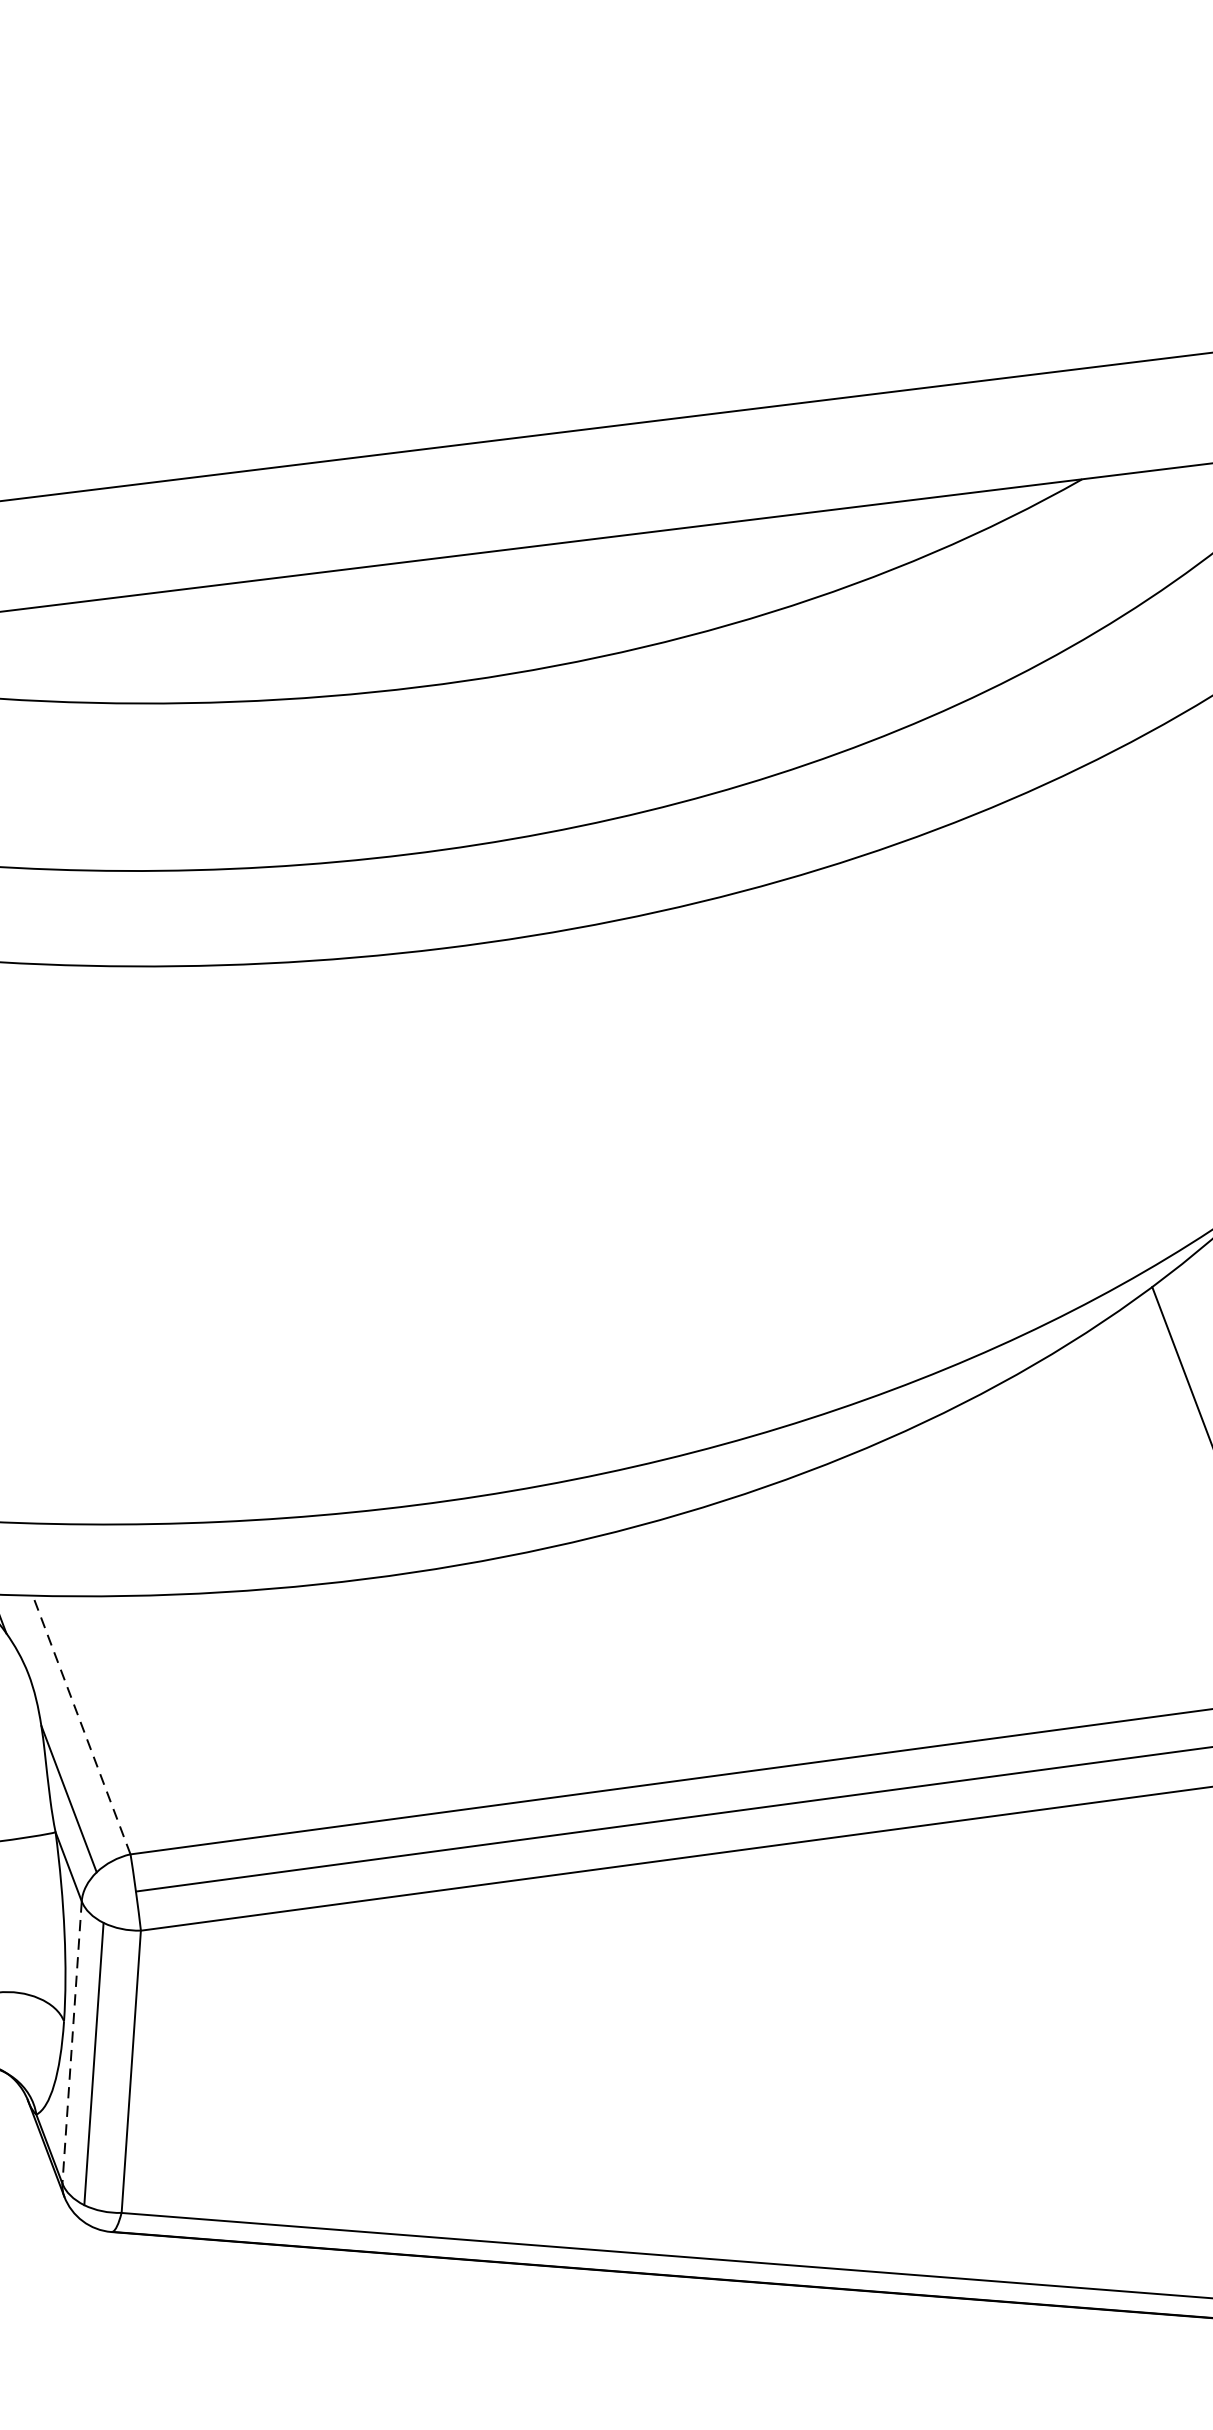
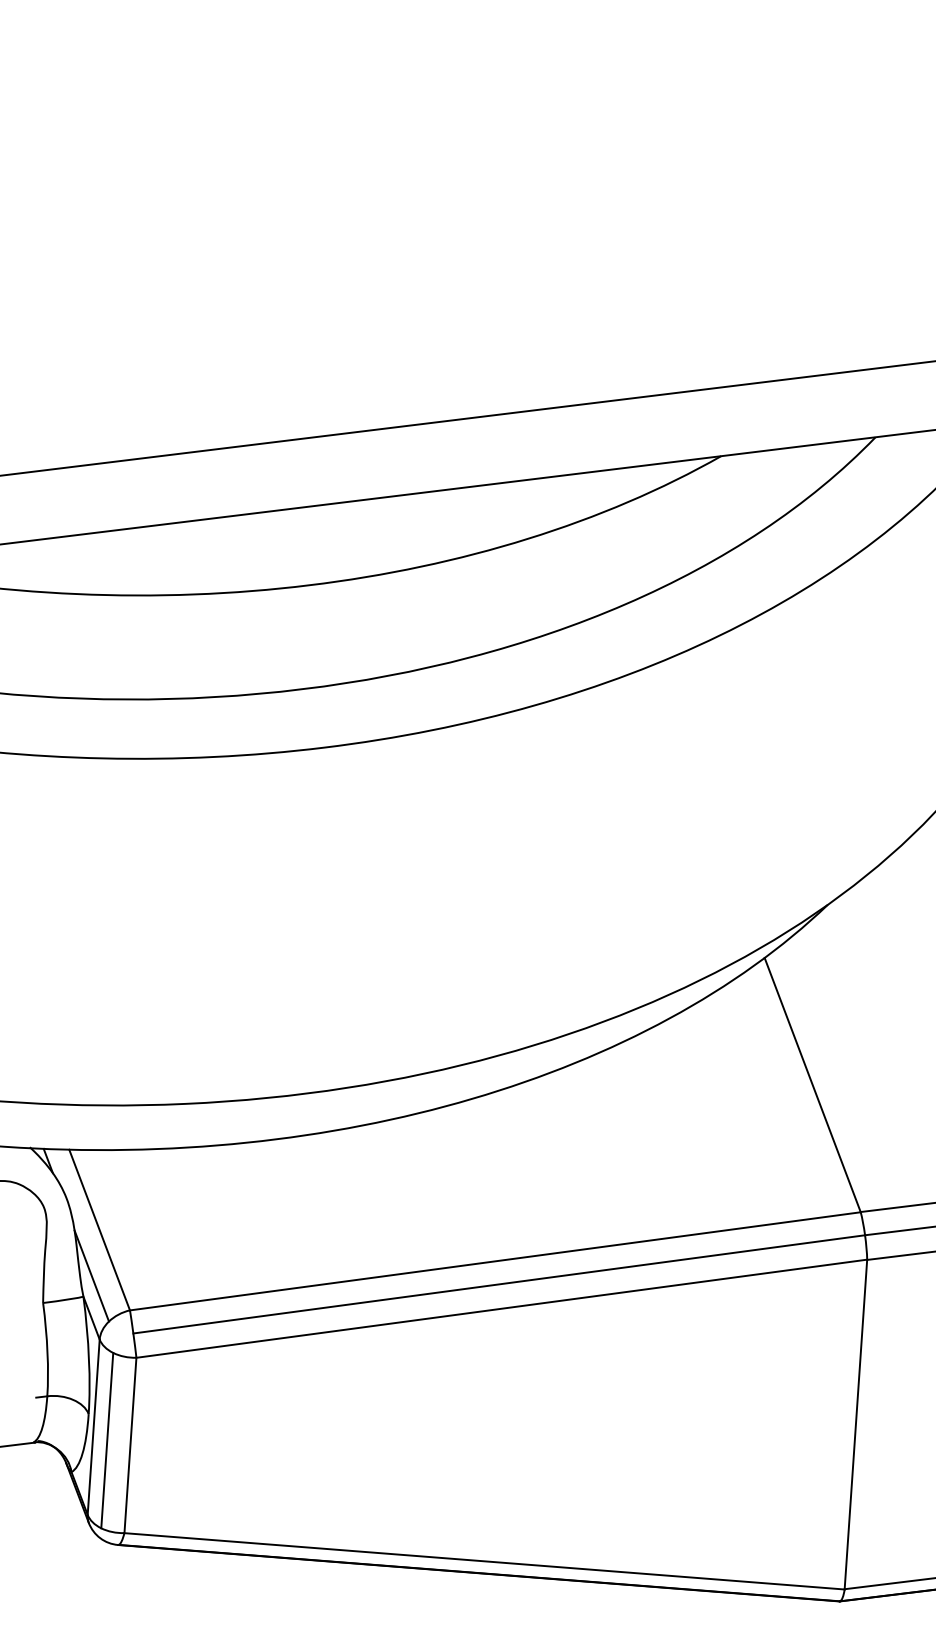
line: (81, 1725) -> (99, 1230), dashed -> solid
line: (71, 2042) -> (93, 1427), dashed -> solid

